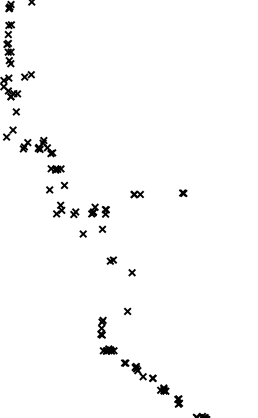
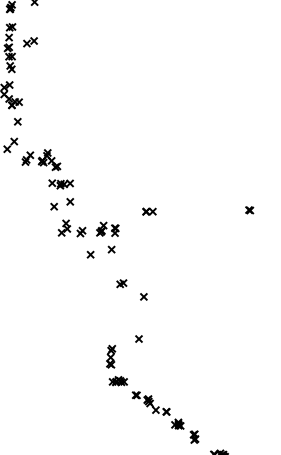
part: (27, 75) -> (29, 41), moved
part: (55, 169) -> (60, 184), size x1.67
part: (183, 193) -> (249, 210), moved

